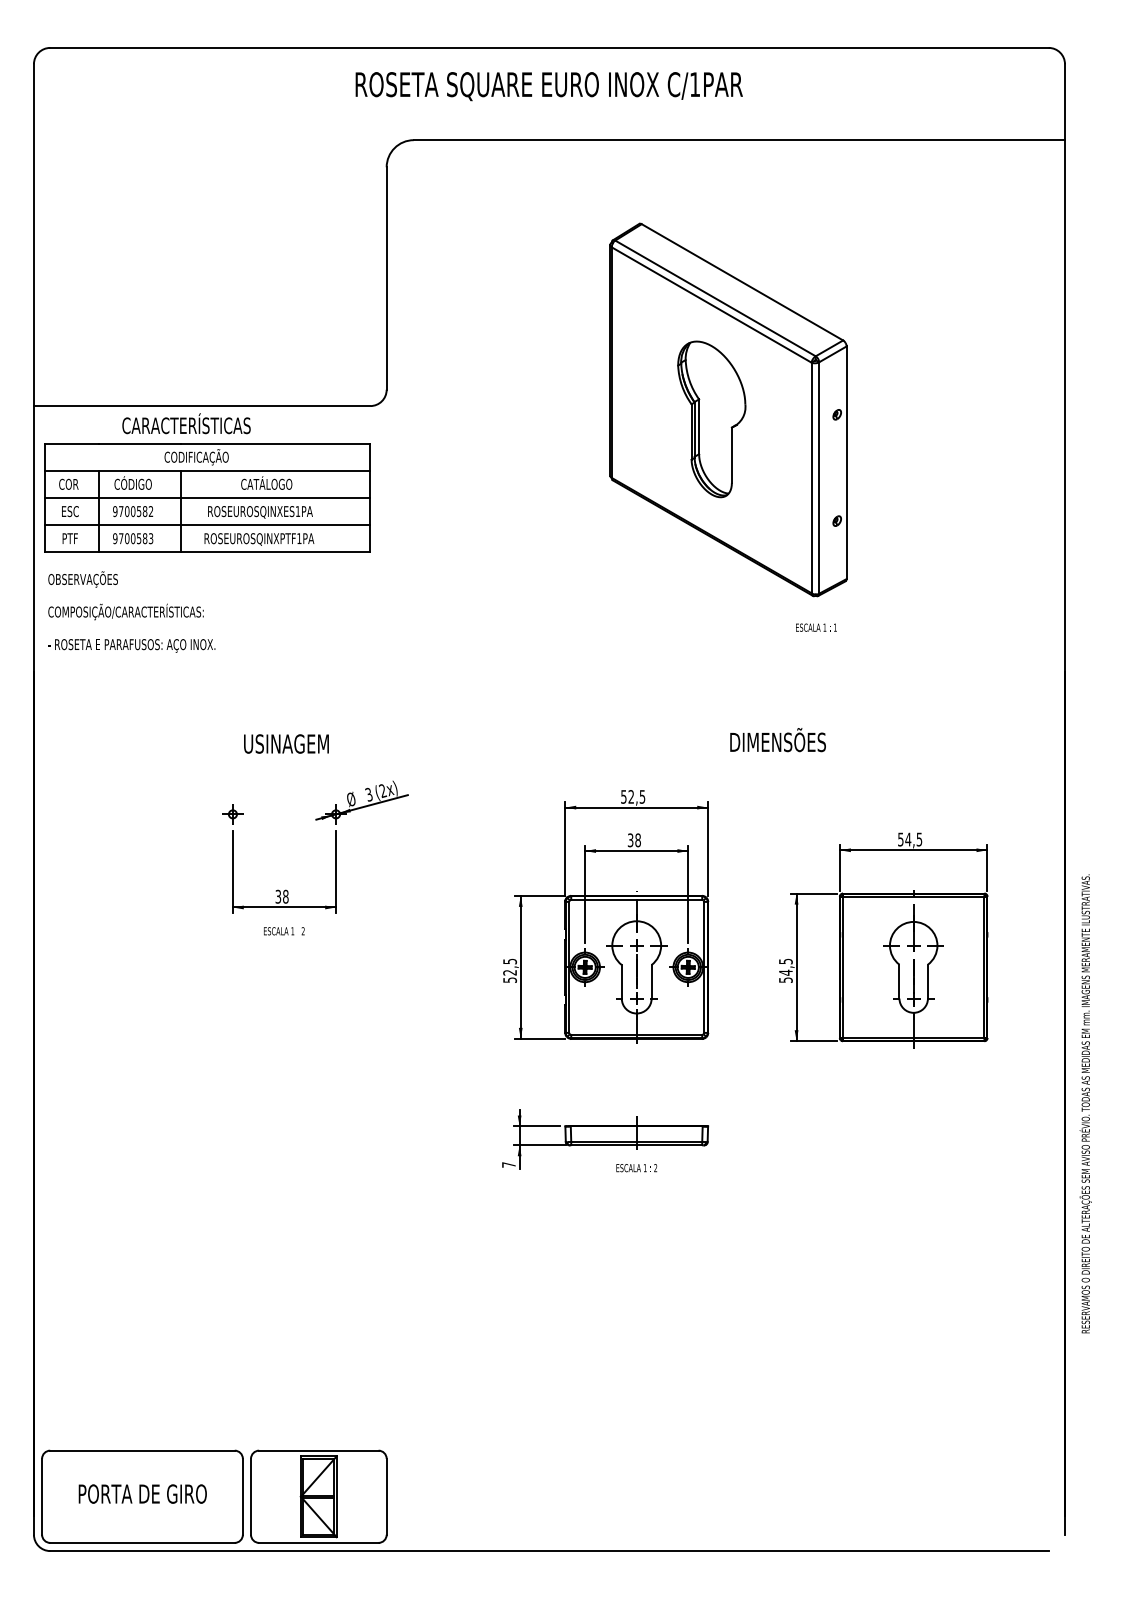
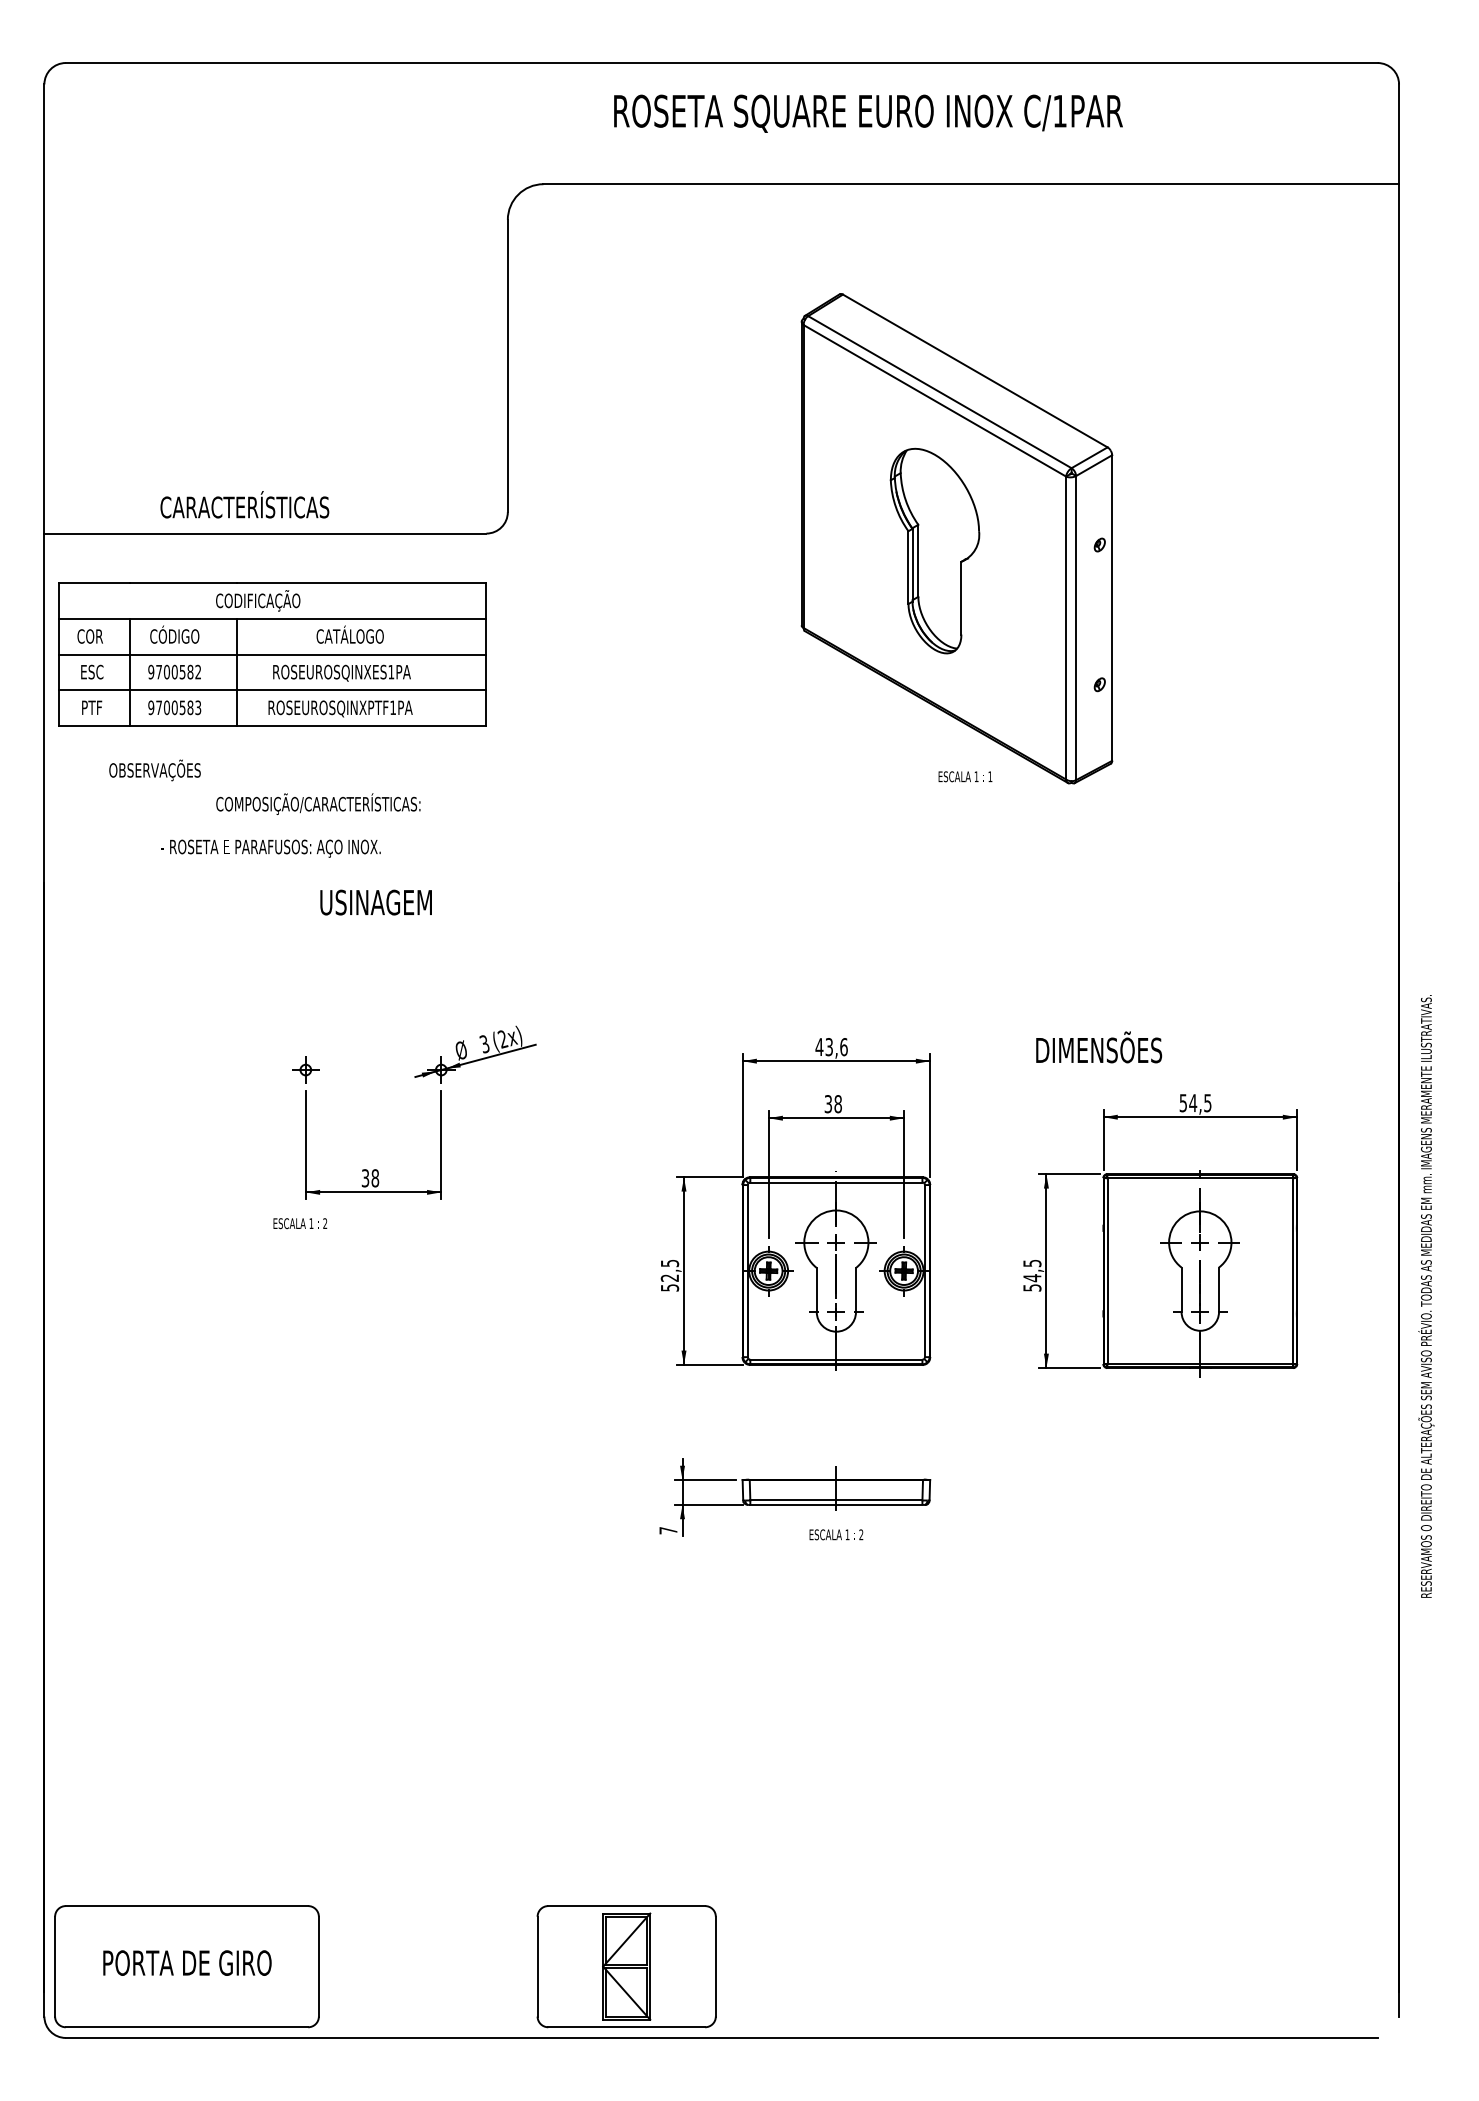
text: (549, 86) -> (868, 113), moved
text: (186, 423) -> (244, 504), moved
text: (82, 579) -> (154, 770), moved
text: (126, 611) -> (318, 803), moved
text: (816, 627) -> (965, 776), moved
text: (131, 645) -> (270, 848), moved
text: (778, 740) -> (1099, 1047), moved
text: (285, 743) -> (375, 902), moved
text: (633, 797) -> (831, 1047), 52,5 -> 43,6
text: (284, 931) -> (300, 1223), moved
text: (1085, 1103) -> (1426, 1296), moved
part: (318, 1496) -> (626, 1966), moved

